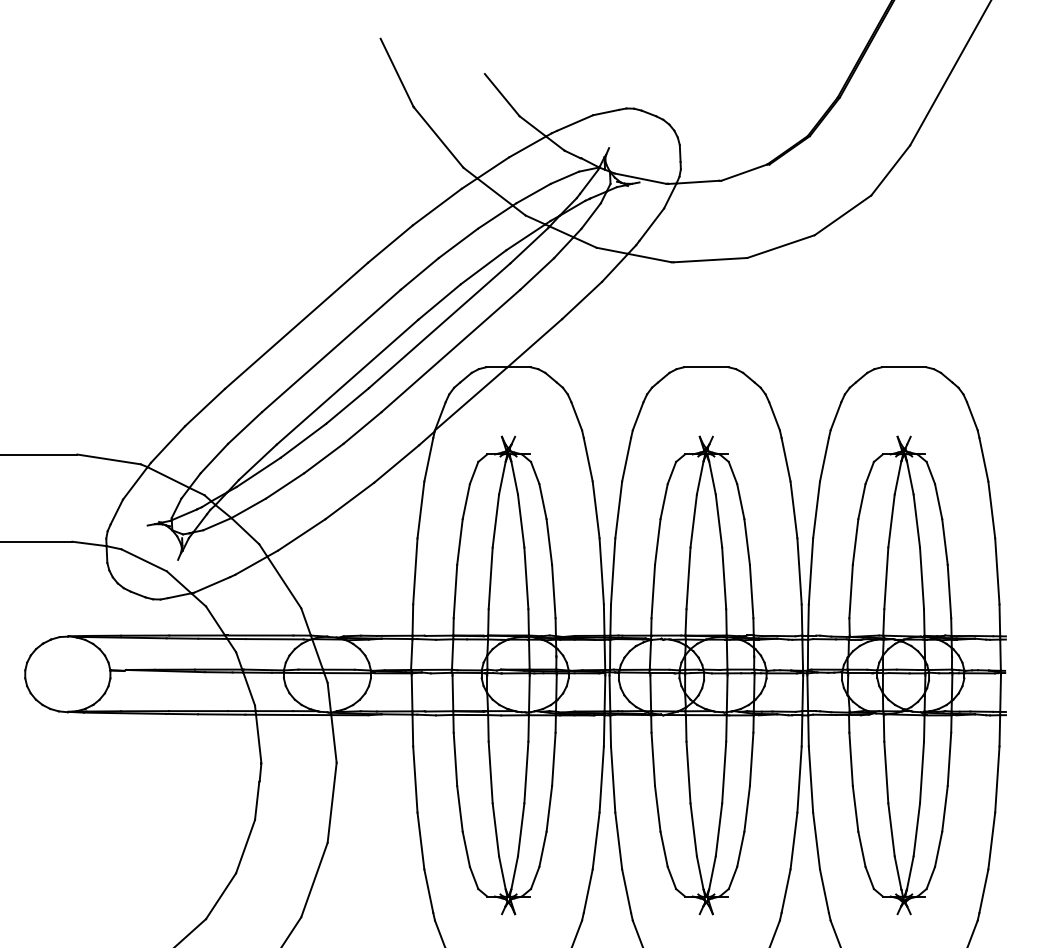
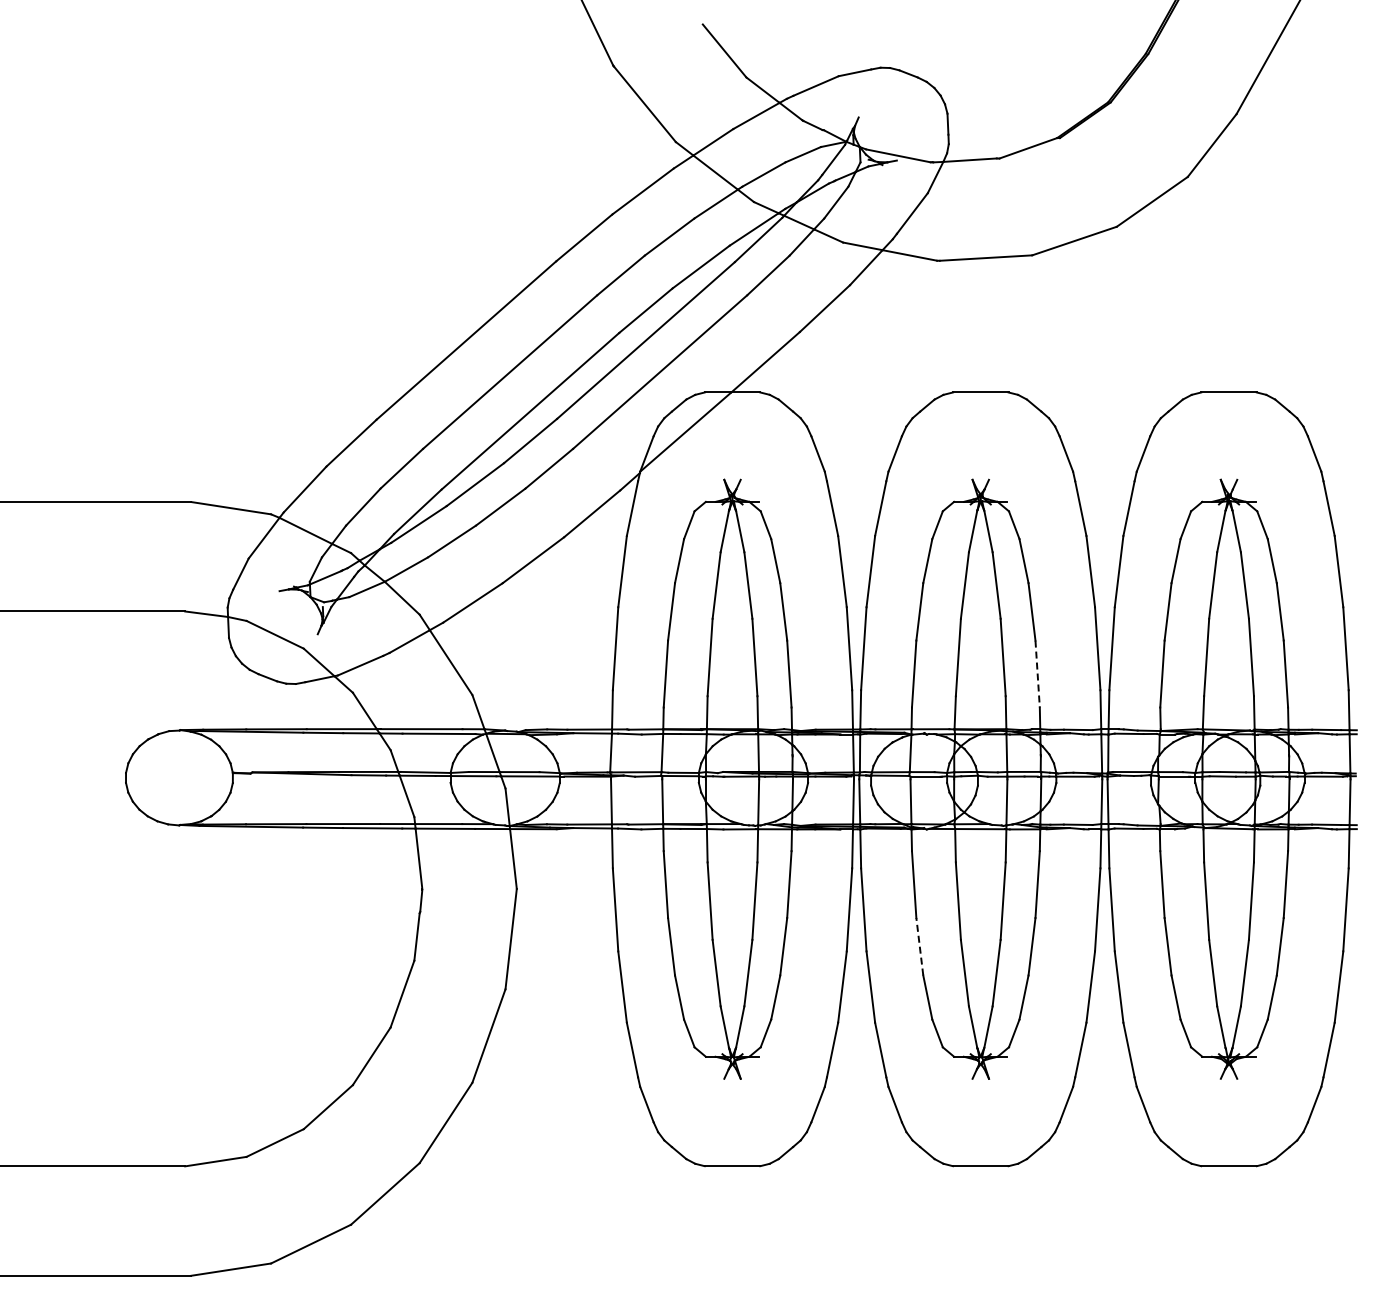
line: (751, 591) -> (1037, 674), solid -> dashed
line: (657, 808) -> (919, 946), solid -> dashed

